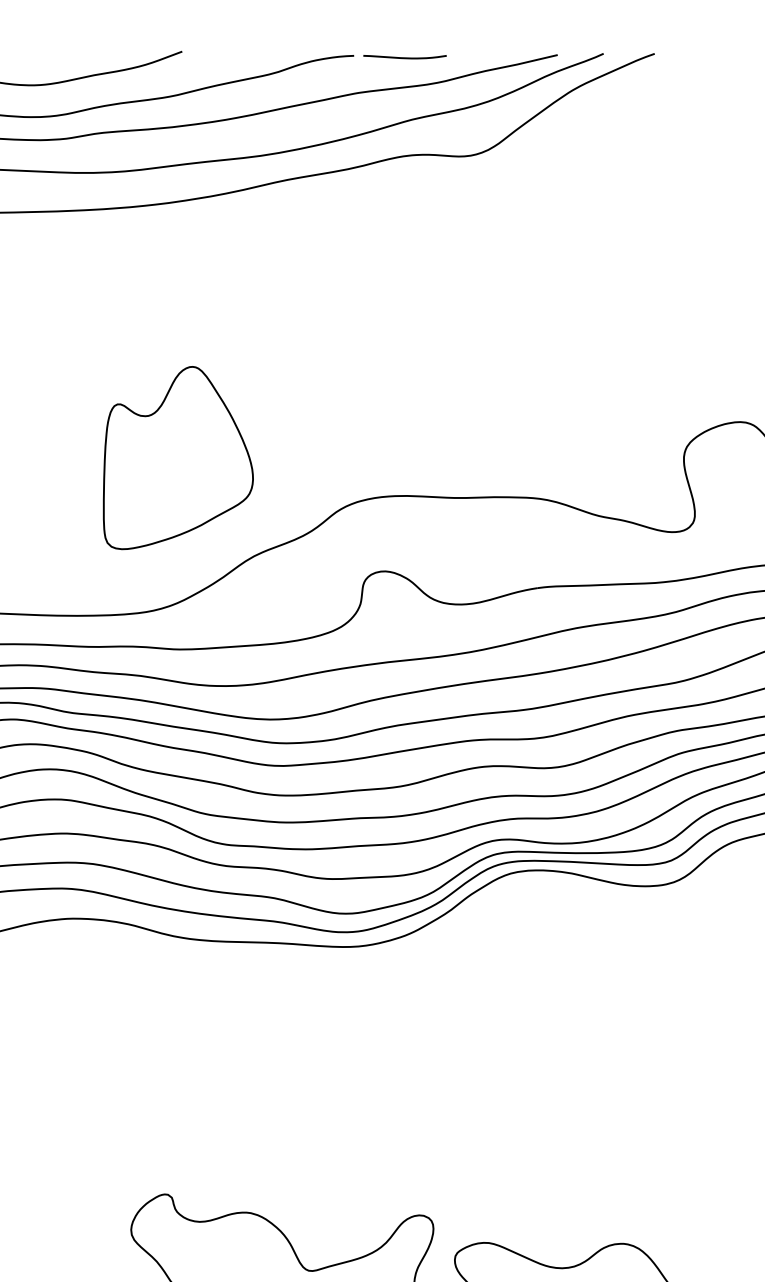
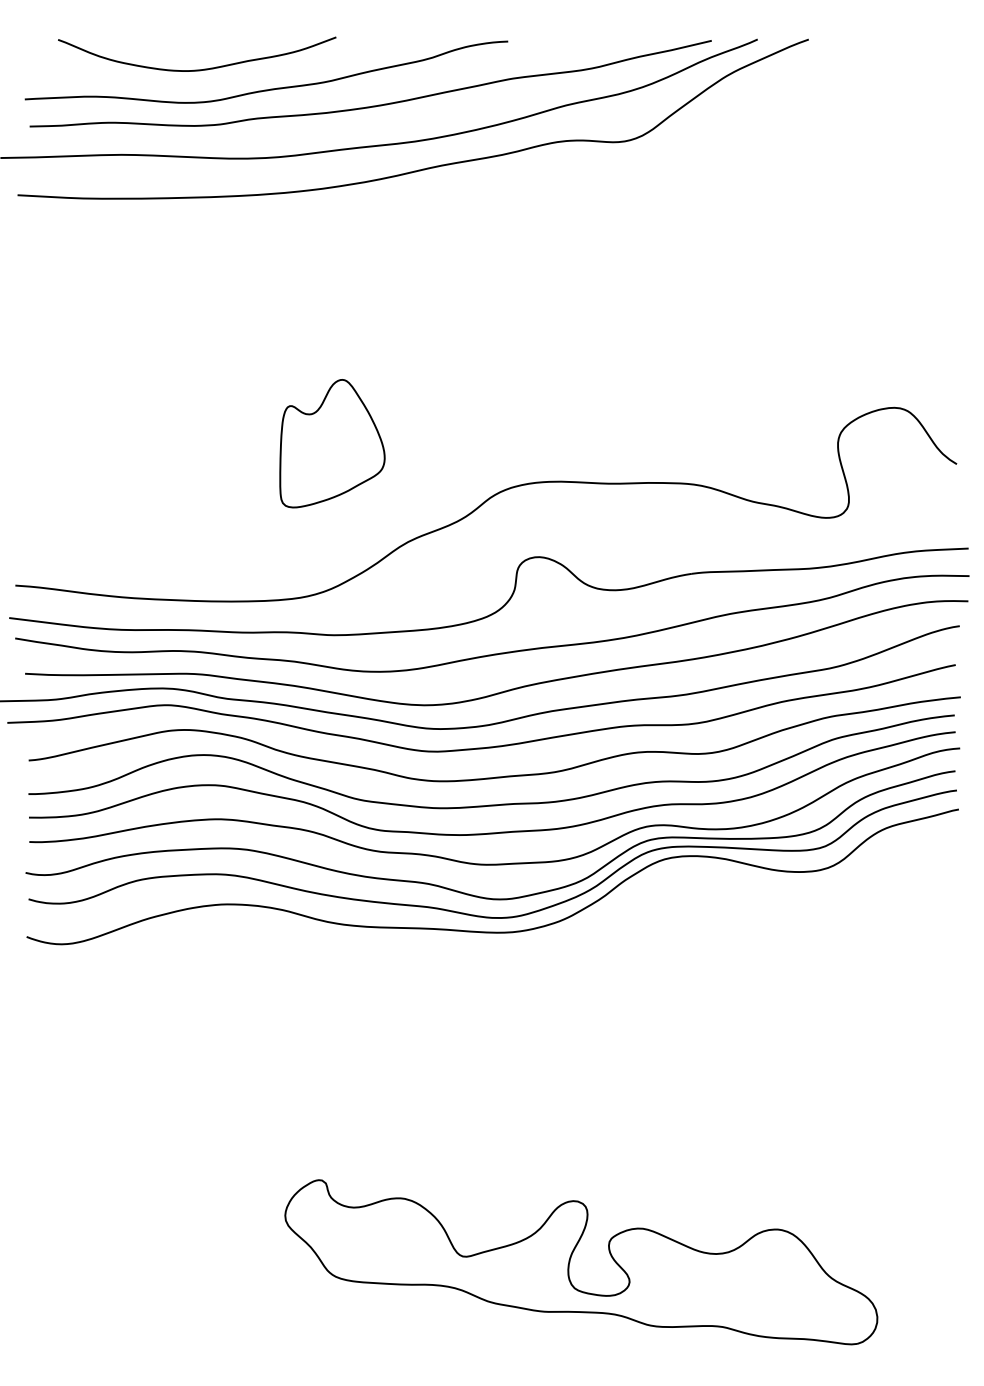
curve: (404, 57) -> (558, 43), removed
part: (178, 457) -> (332, 443), size x0.7

